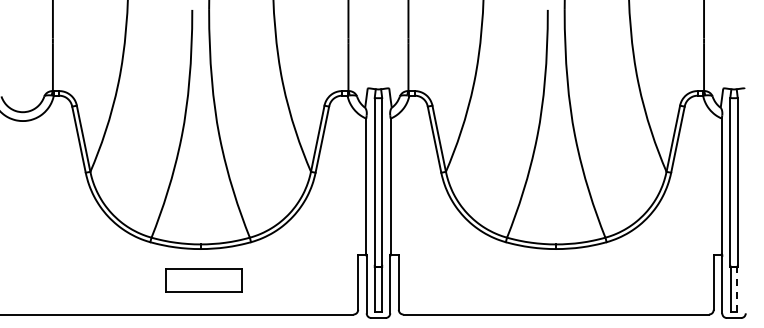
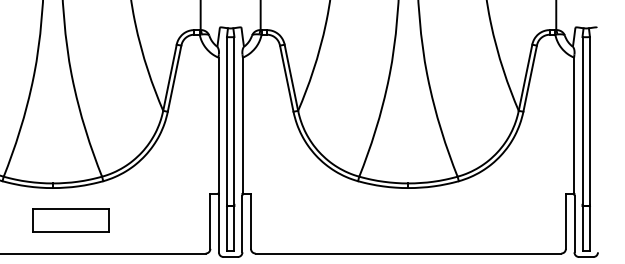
part: (203, 280) -> (70, 220), moved
line: (737, 289) -> (589, 228), dashed -> solid

